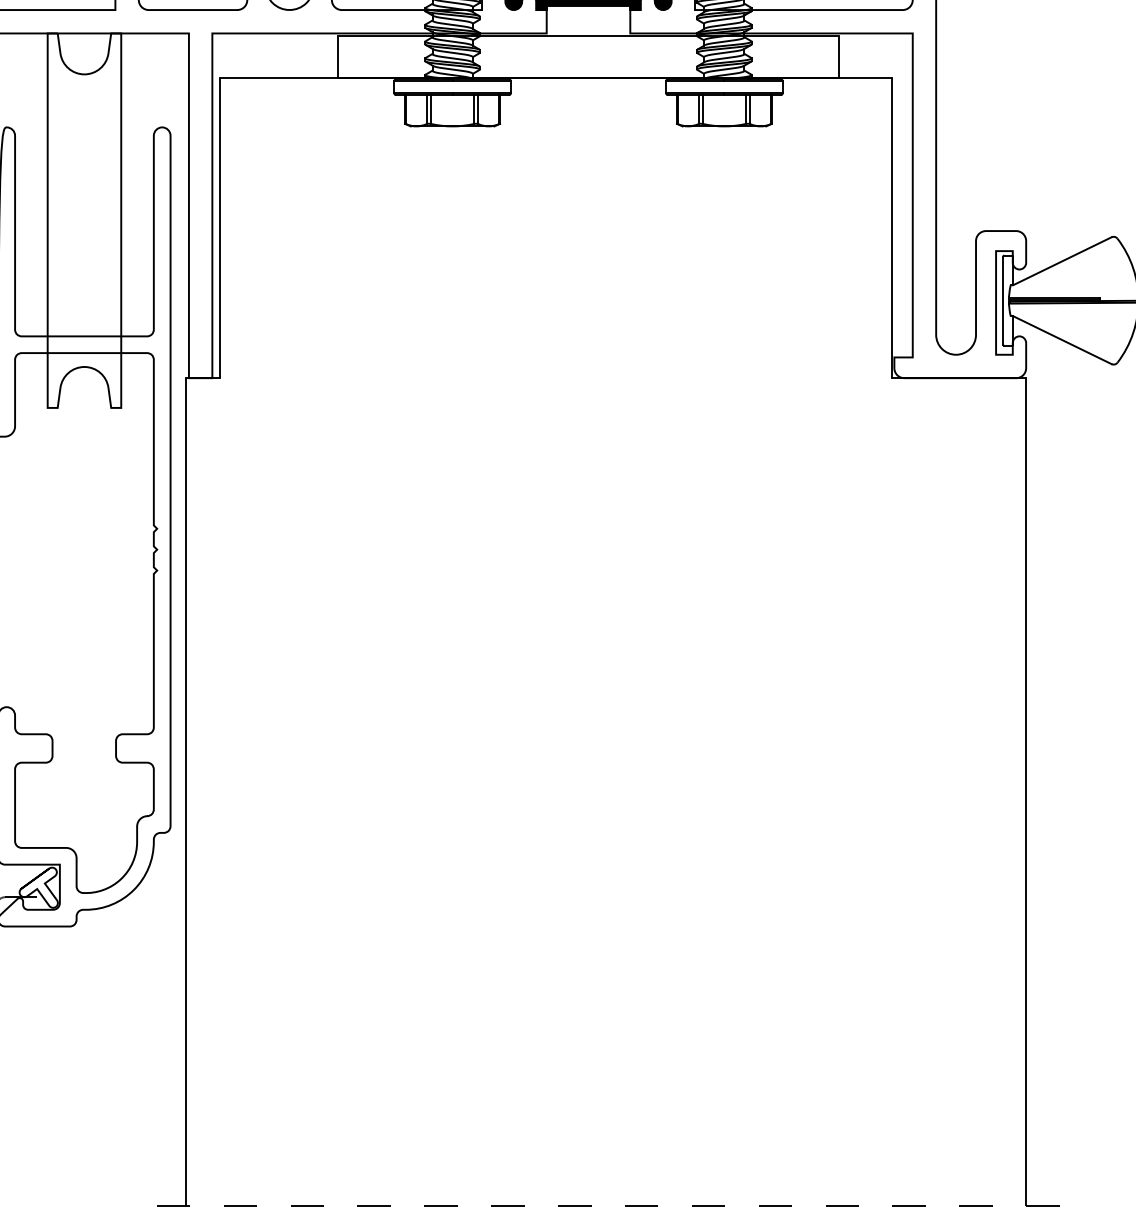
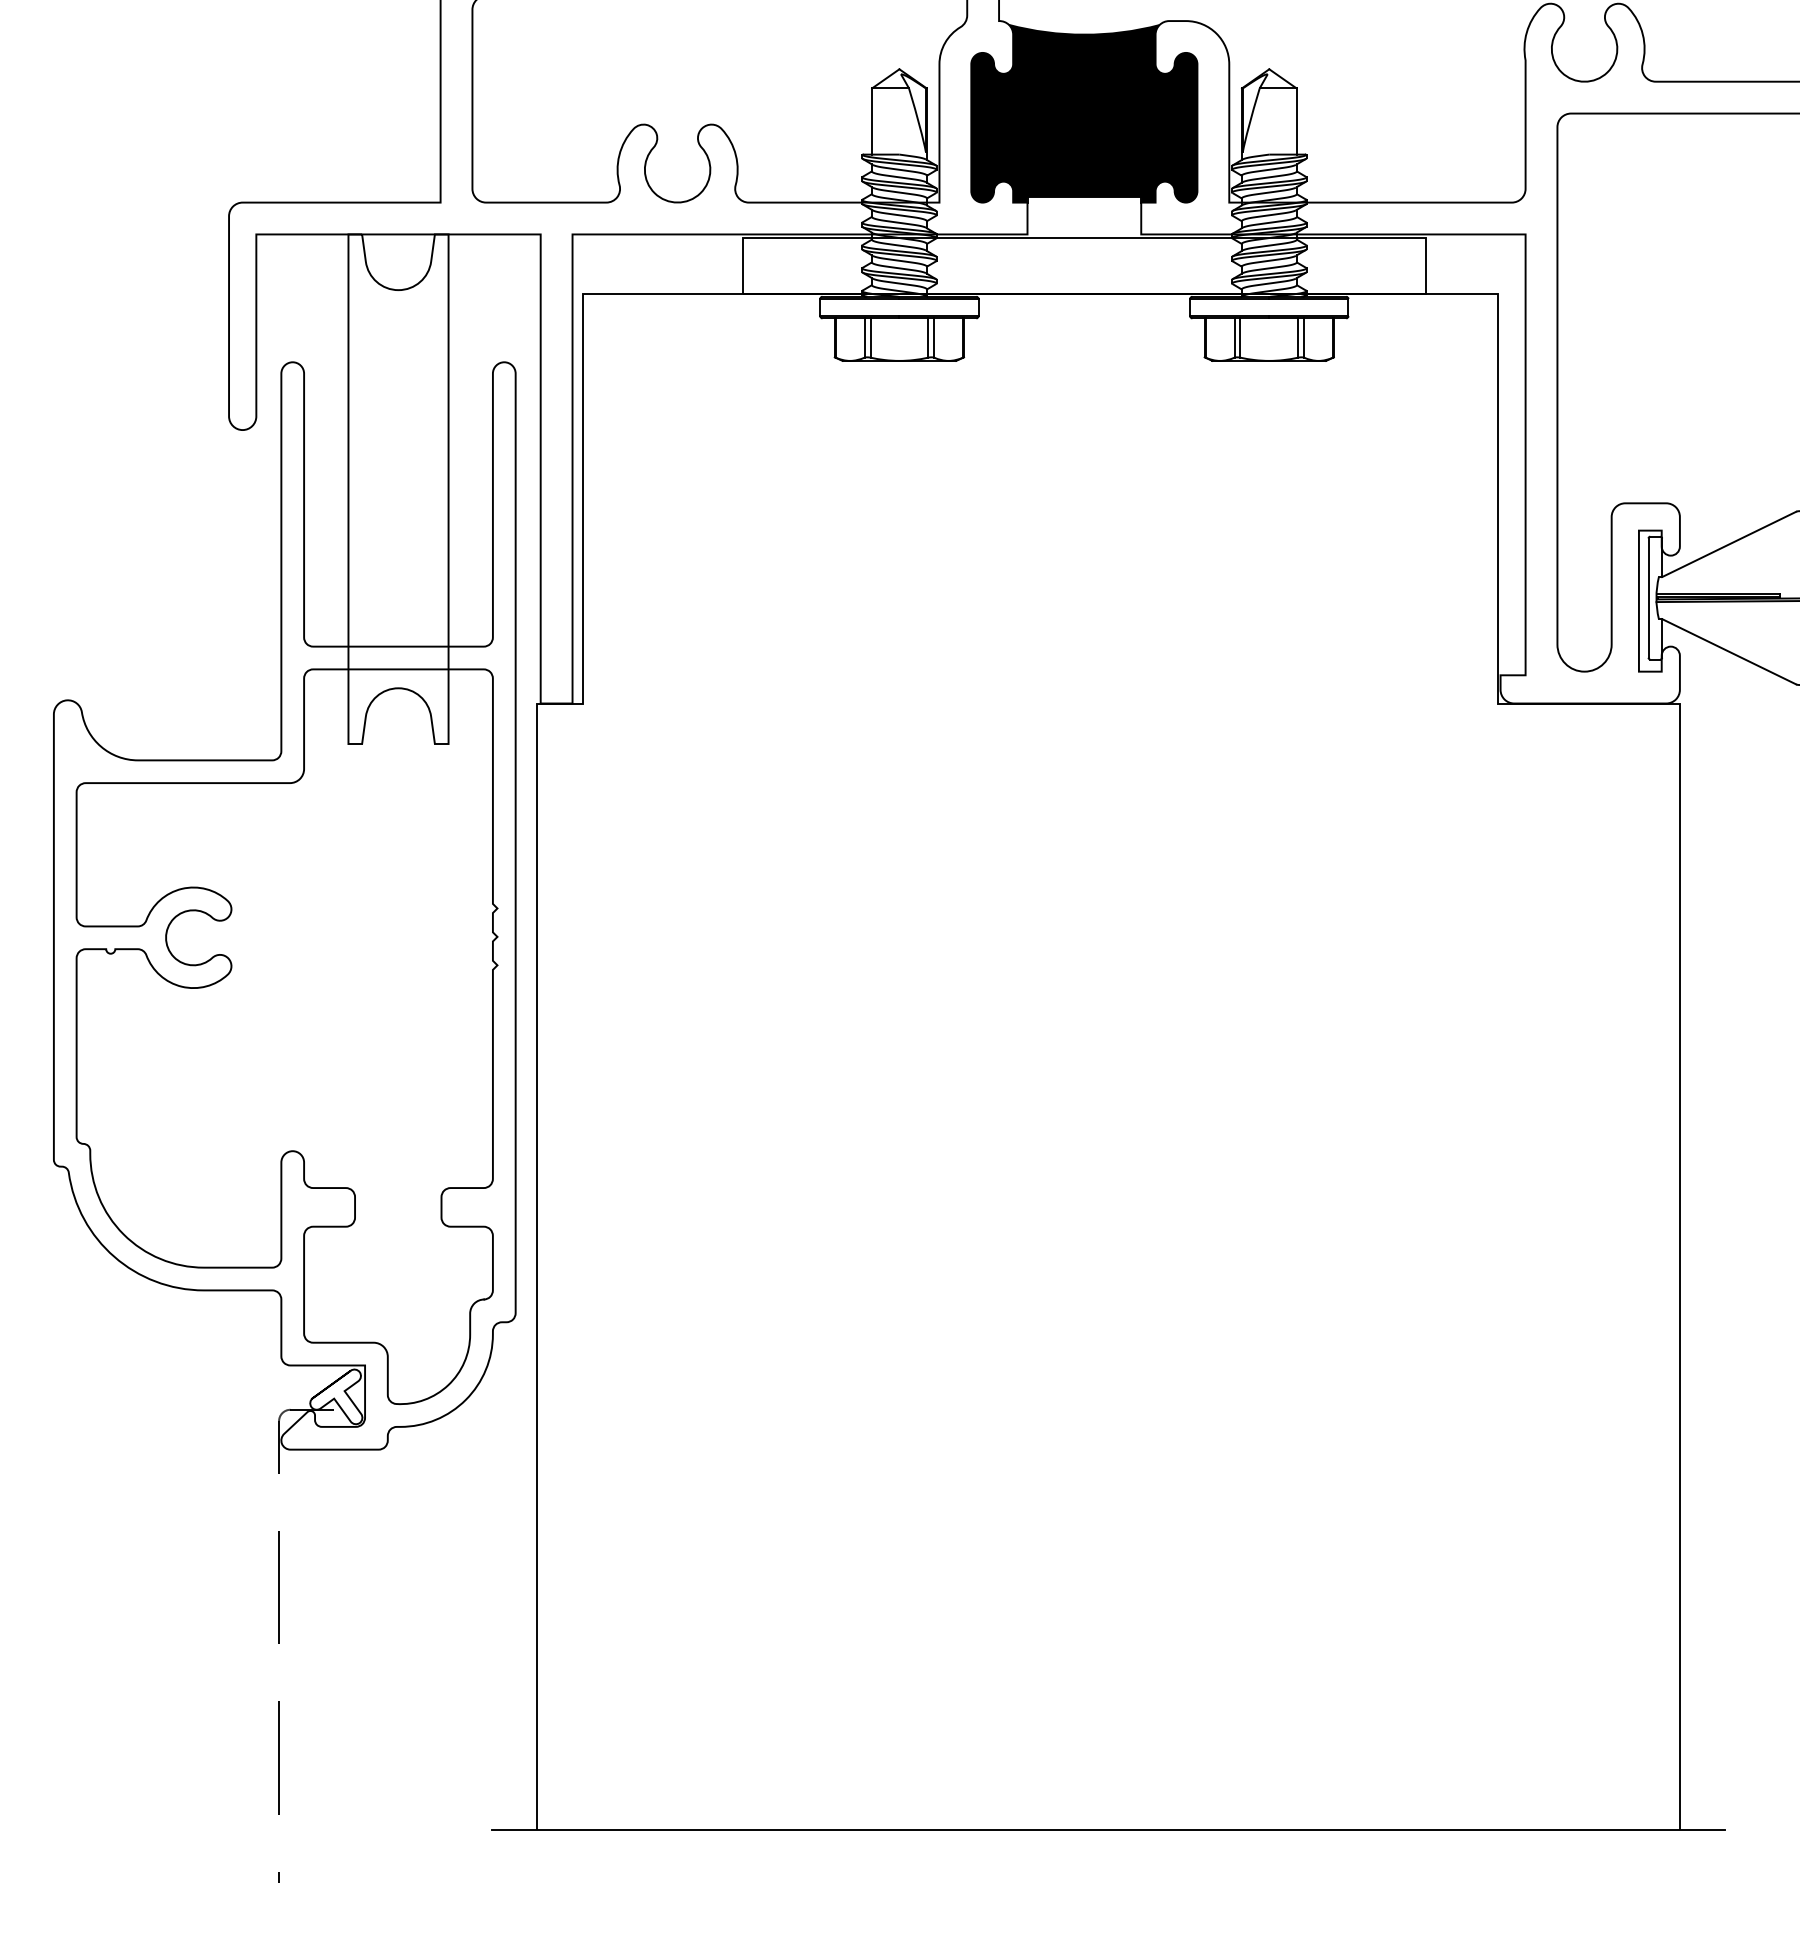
line: (606, 1205) -> (1108, 1829), dashed -> solid

